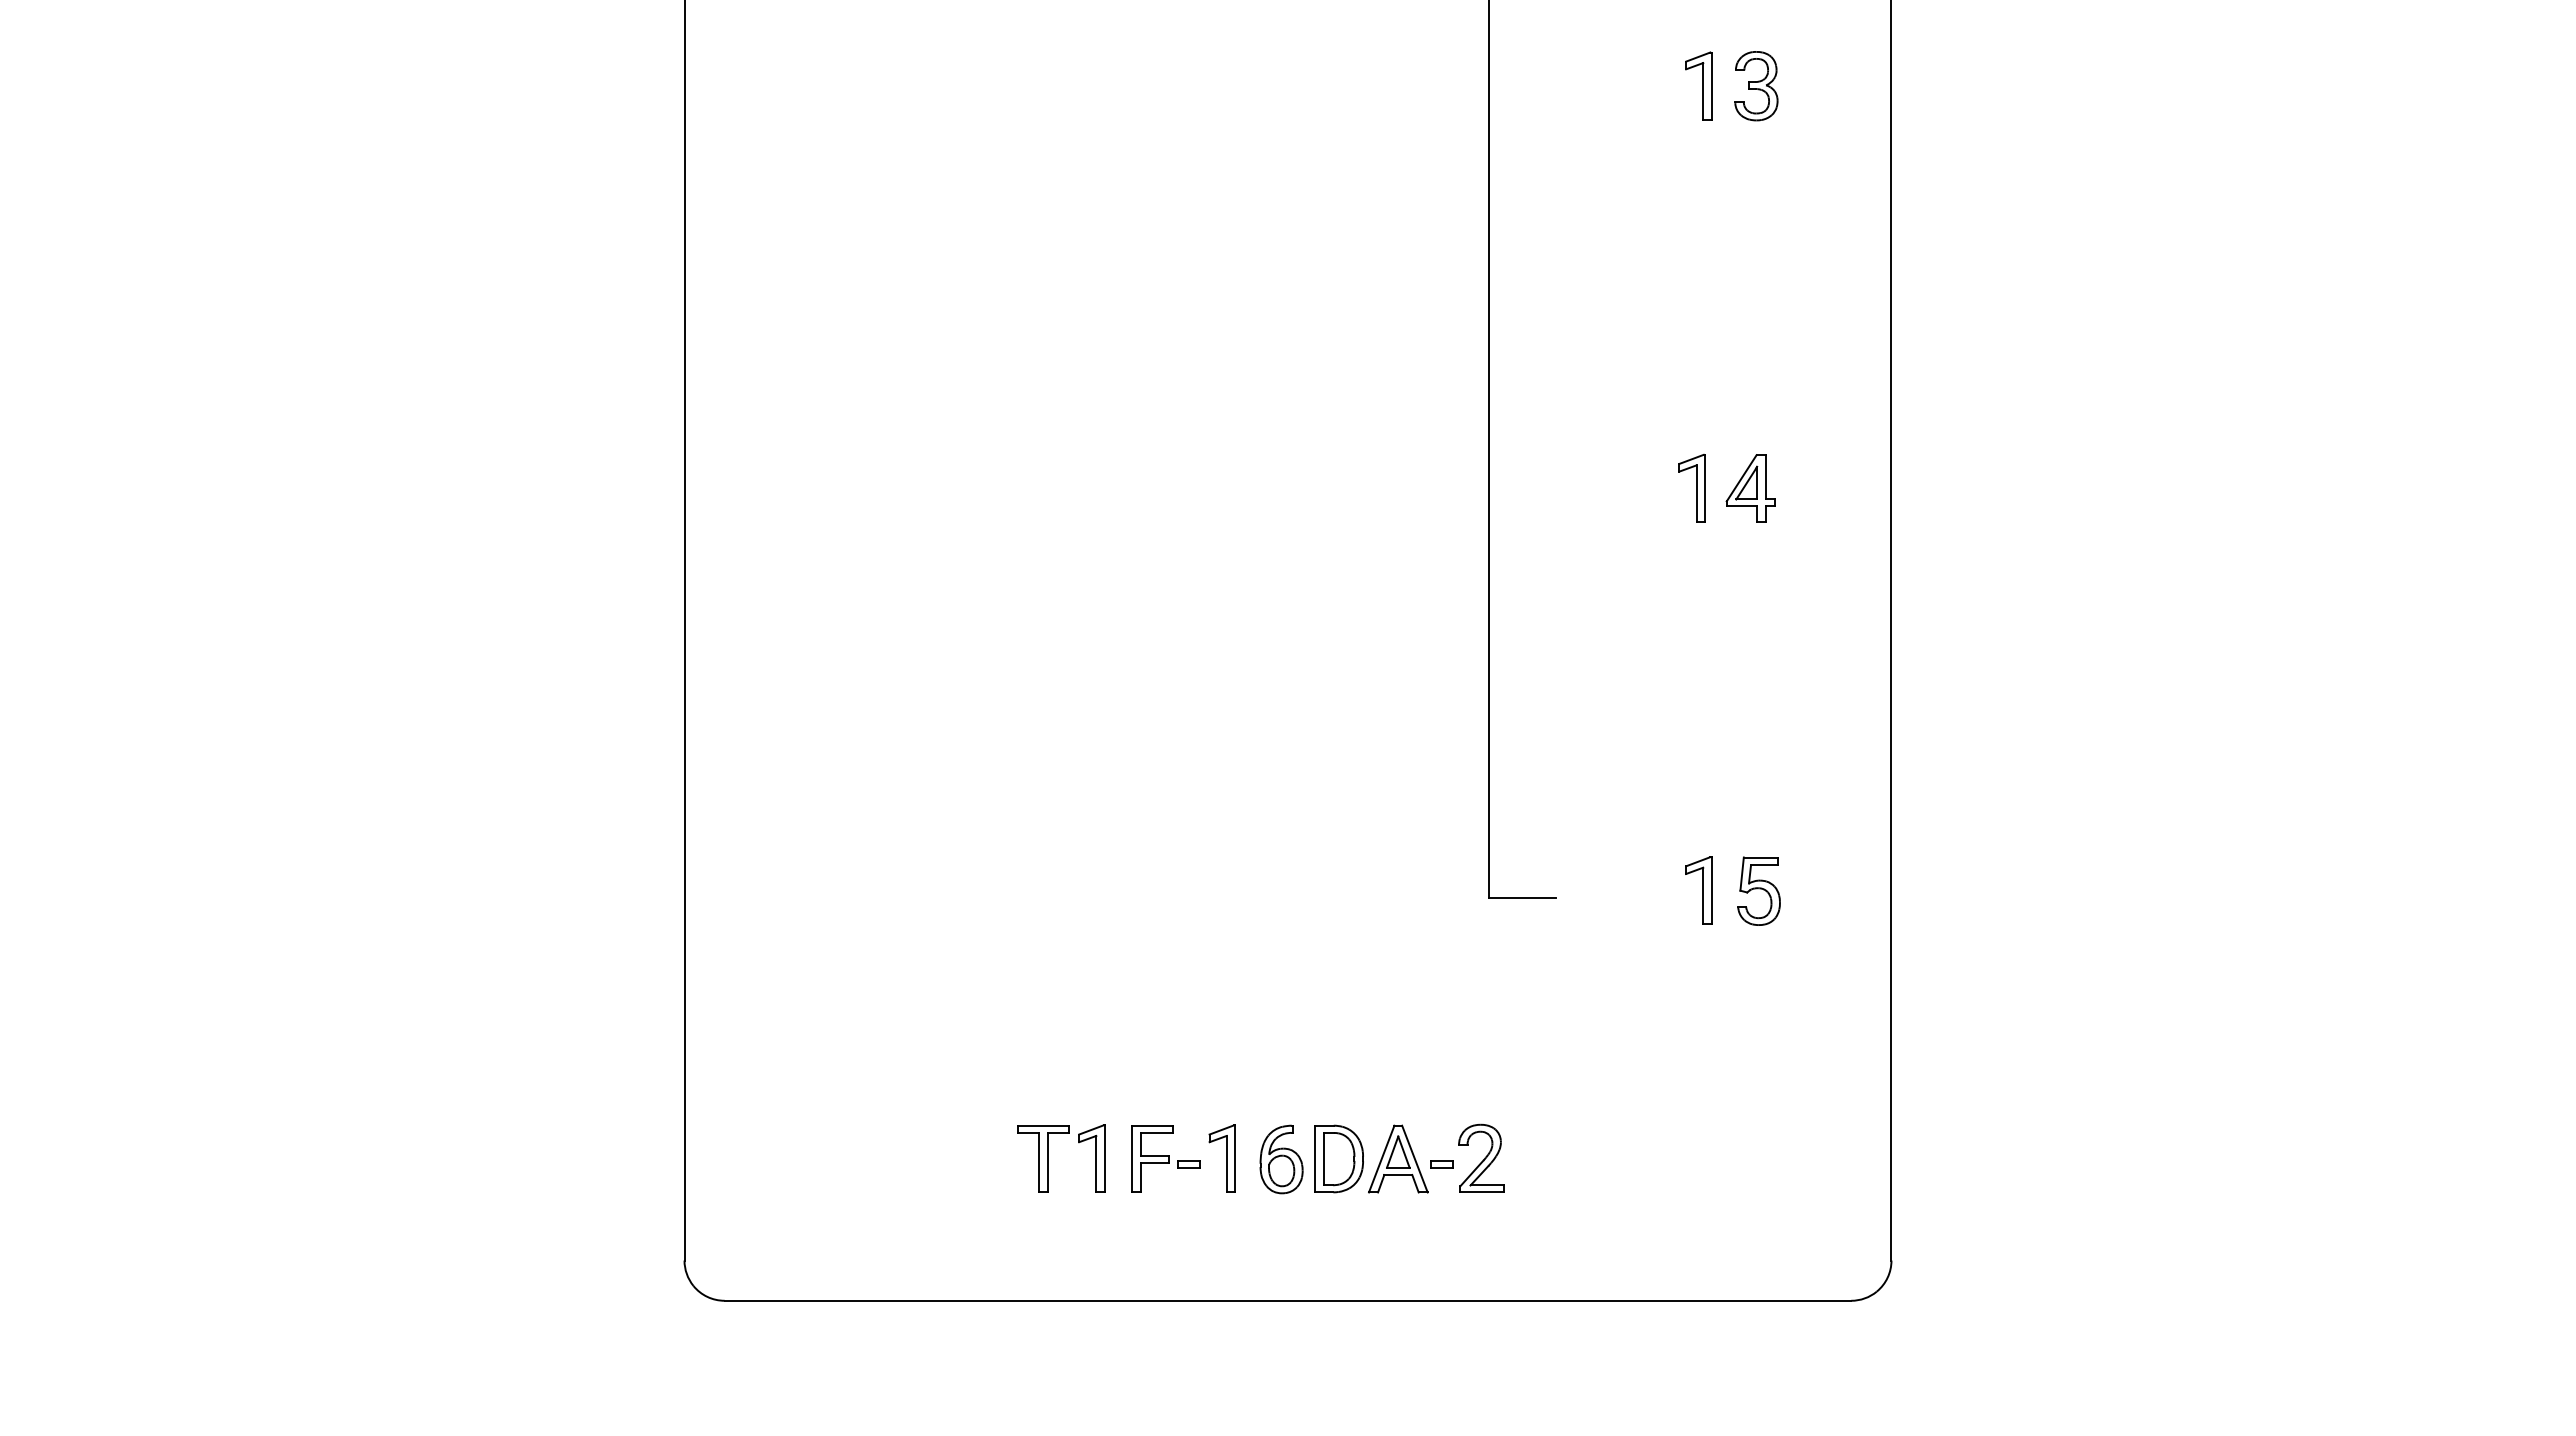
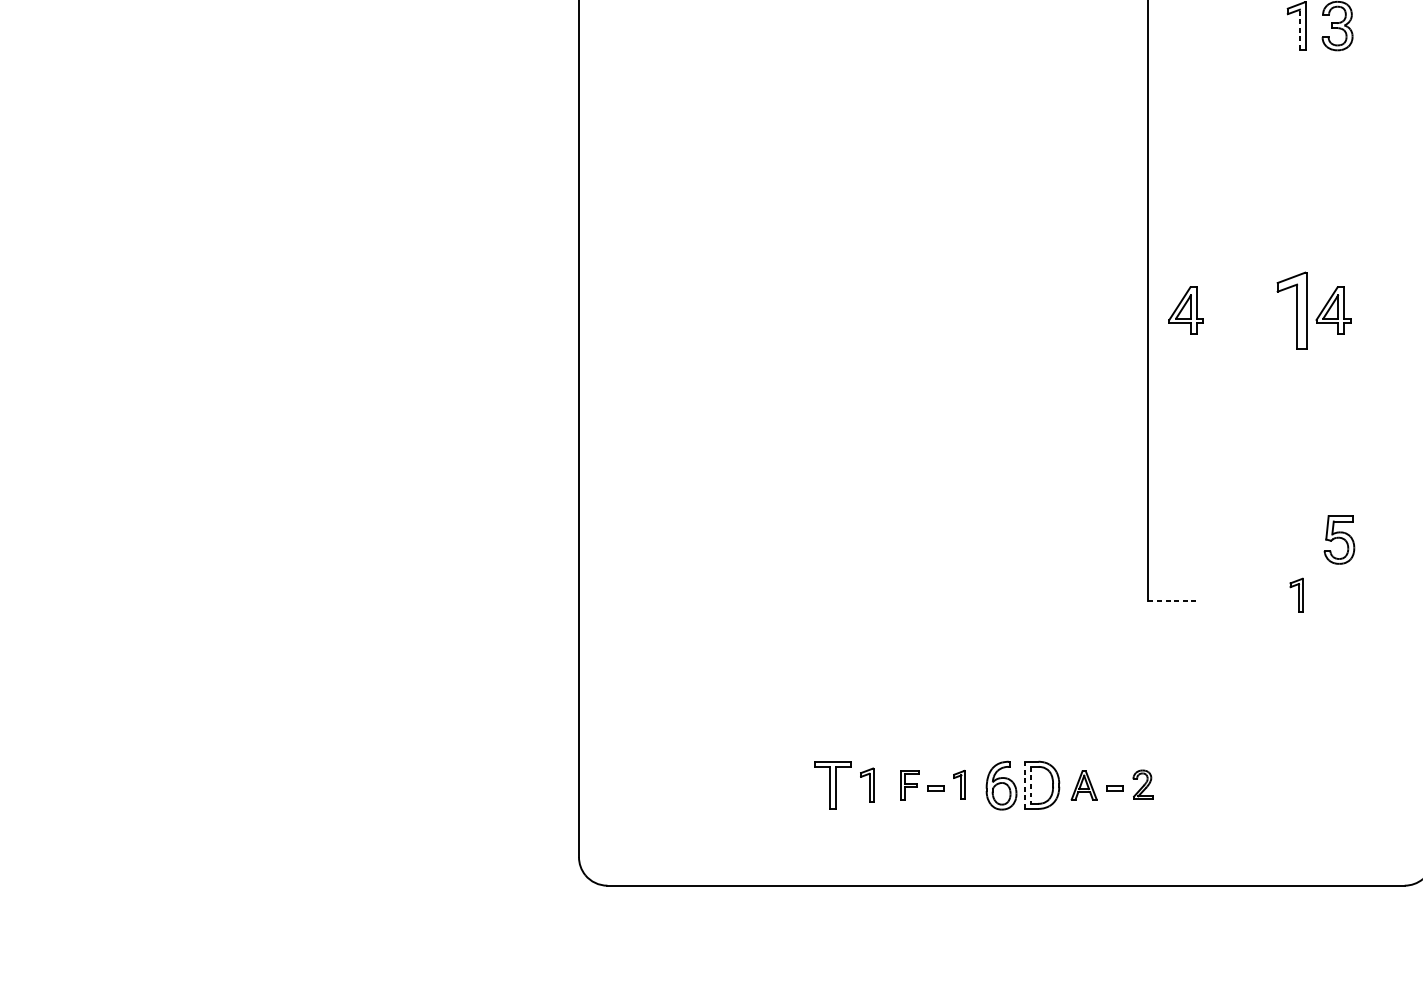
line: (1703, 90) -> (1300, 29), solid -> dashed
part: (1542, 488) -> (1186, 310), added
part: (1691, 488) -> (1291, 310), size x1.6
part: (1698, 890) -> (1296, 595), size x0.7
part: (1758, 890) -> (1339, 539), moved
line: (1522, 898) -> (1172, 600), solid -> dashed
part: (1481, 1157) -> (1143, 784), size x0.6
part: (1091, 1158) -> (867, 784), size x0.7
part: (1152, 1158) -> (910, 784), size x0.6
part: (1221, 1158) -> (959, 784), size x0.6
line: (1314, 1158) -> (1024, 784), solid -> dashed
part: (1398, 1158) -> (1084, 784), size x0.6
line: (1323, 1159) -> (1031, 785), solid -> dashed

